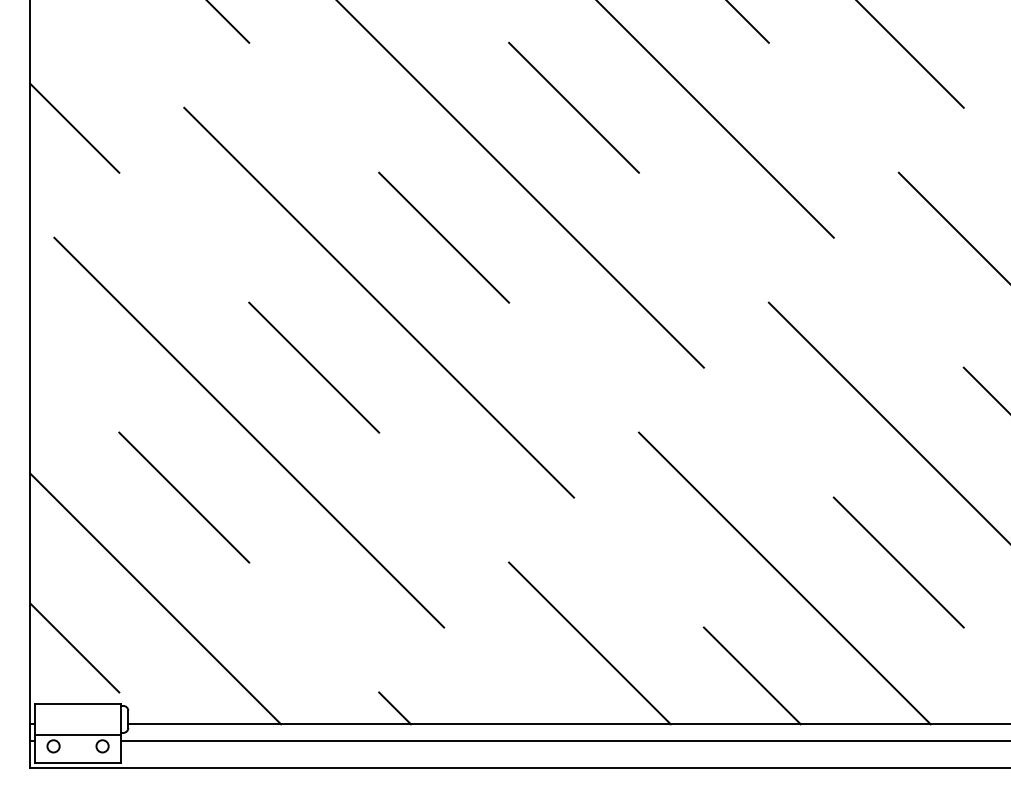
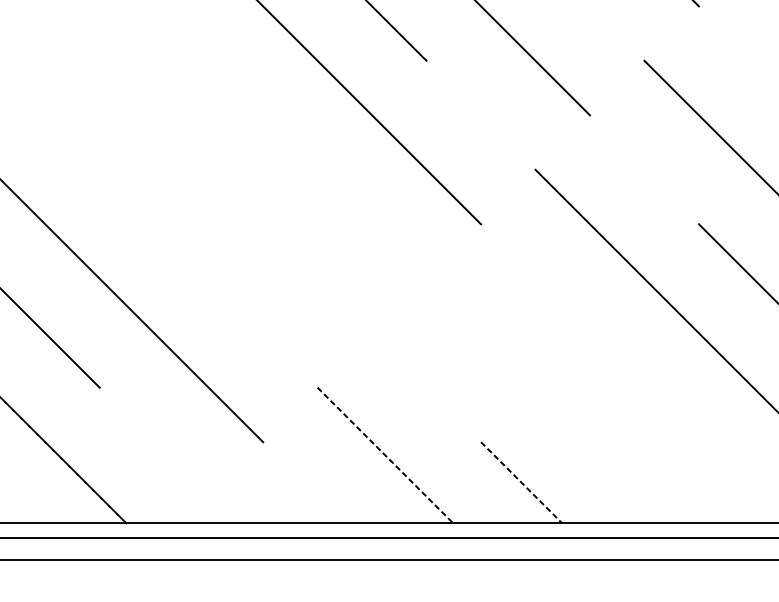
line: (444, 237) -> (263, 115), removed
line: (379, 302) -> (208, 169), removed
line: (314, 367) -> (154, 224), removed
line: (898, 562) -> (644, 387), removed
line: (784, 578) -> (548, 401), removed
line: (590, 643) -> (385, 455), solid -> dashed
line: (752, 676) -> (521, 483), solid -> dashed
line: (394, 708) -> (221, 510), removed

